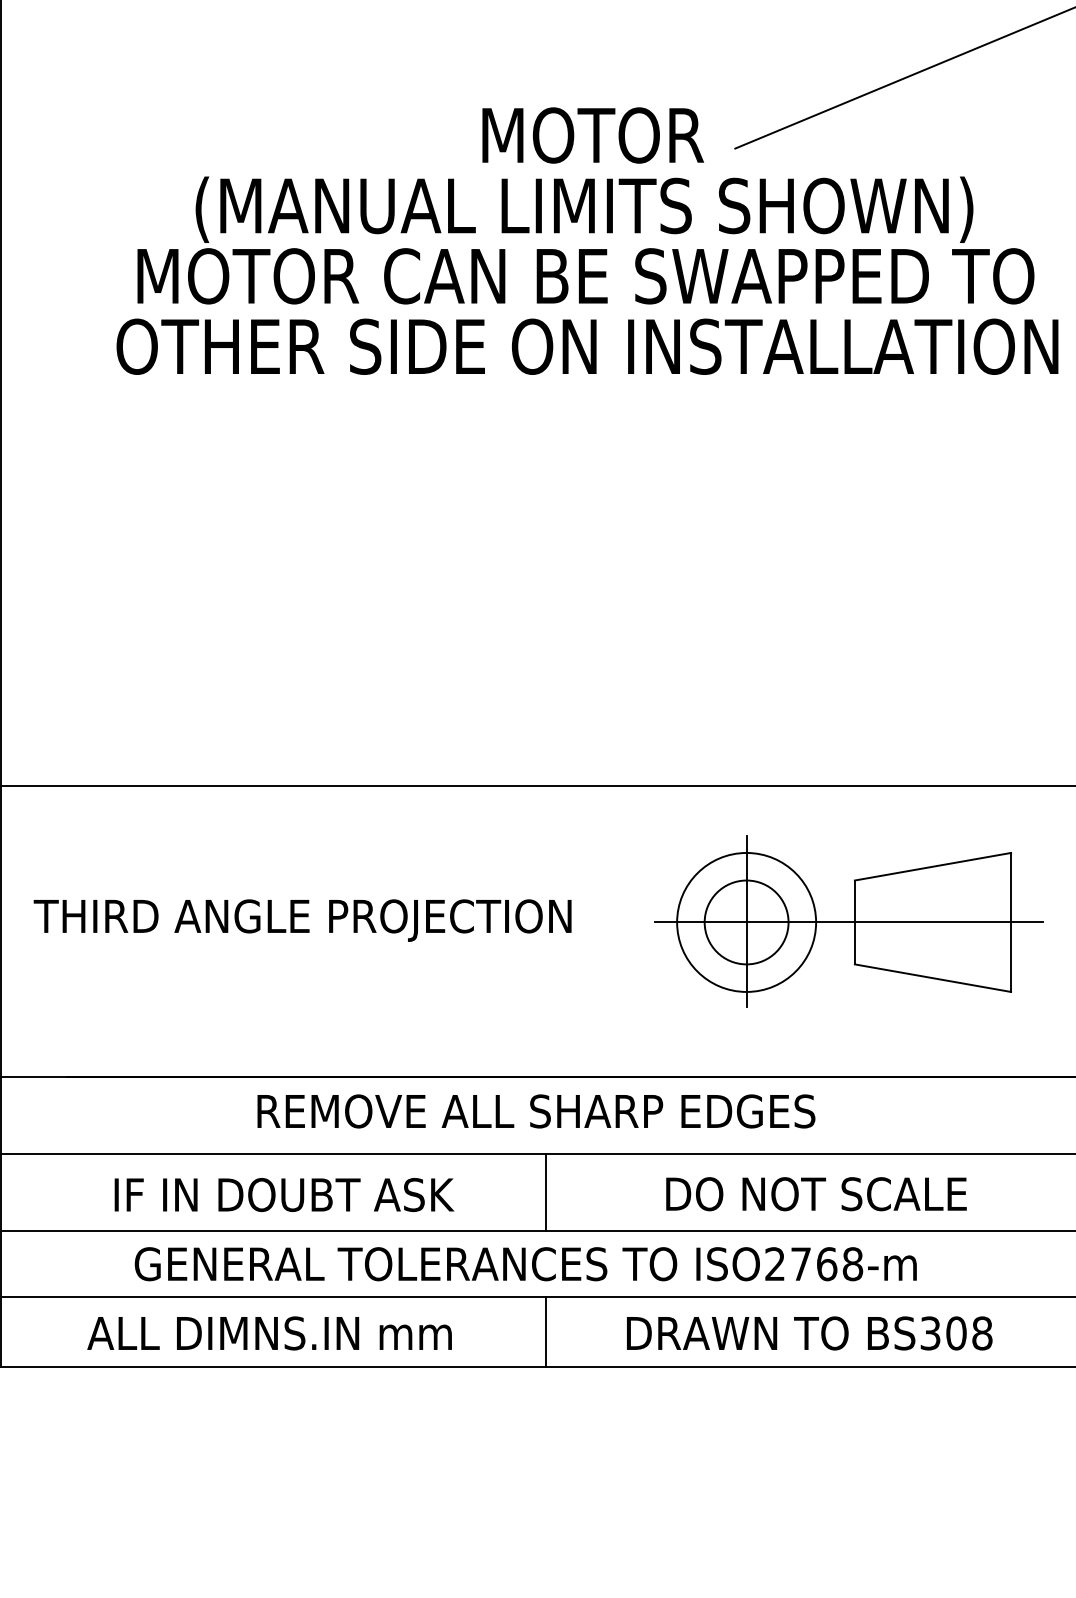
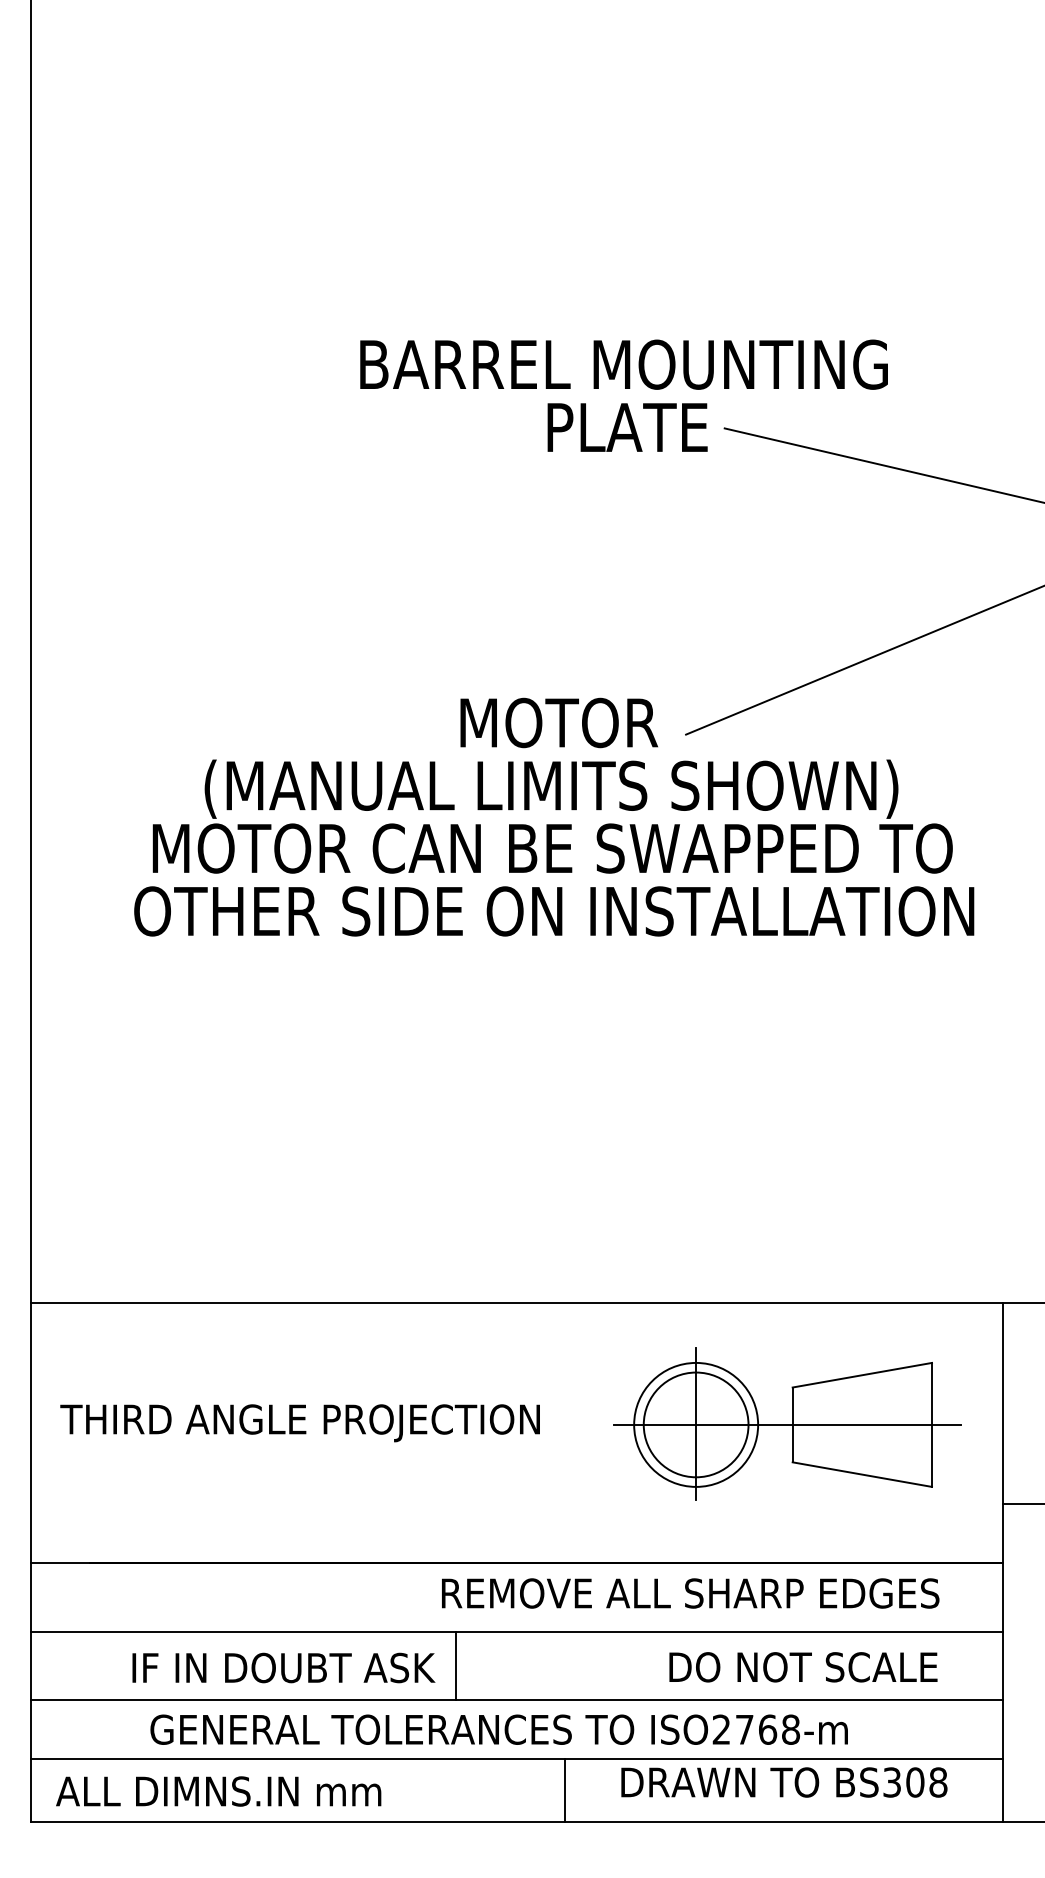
circle: (745, 921) -> (695, 1424), size x1.4
text: (536, 1111) -> (690, 1593), moved
line: (545, 1192) -> (455, 1665), moved
text: (816, 1194) -> (803, 1667), moved
line: (545, 1332) -> (564, 1790), moved
text: (269, 1333) -> (218, 1791), moved
text: (809, 1333) -> (784, 1782), moved

